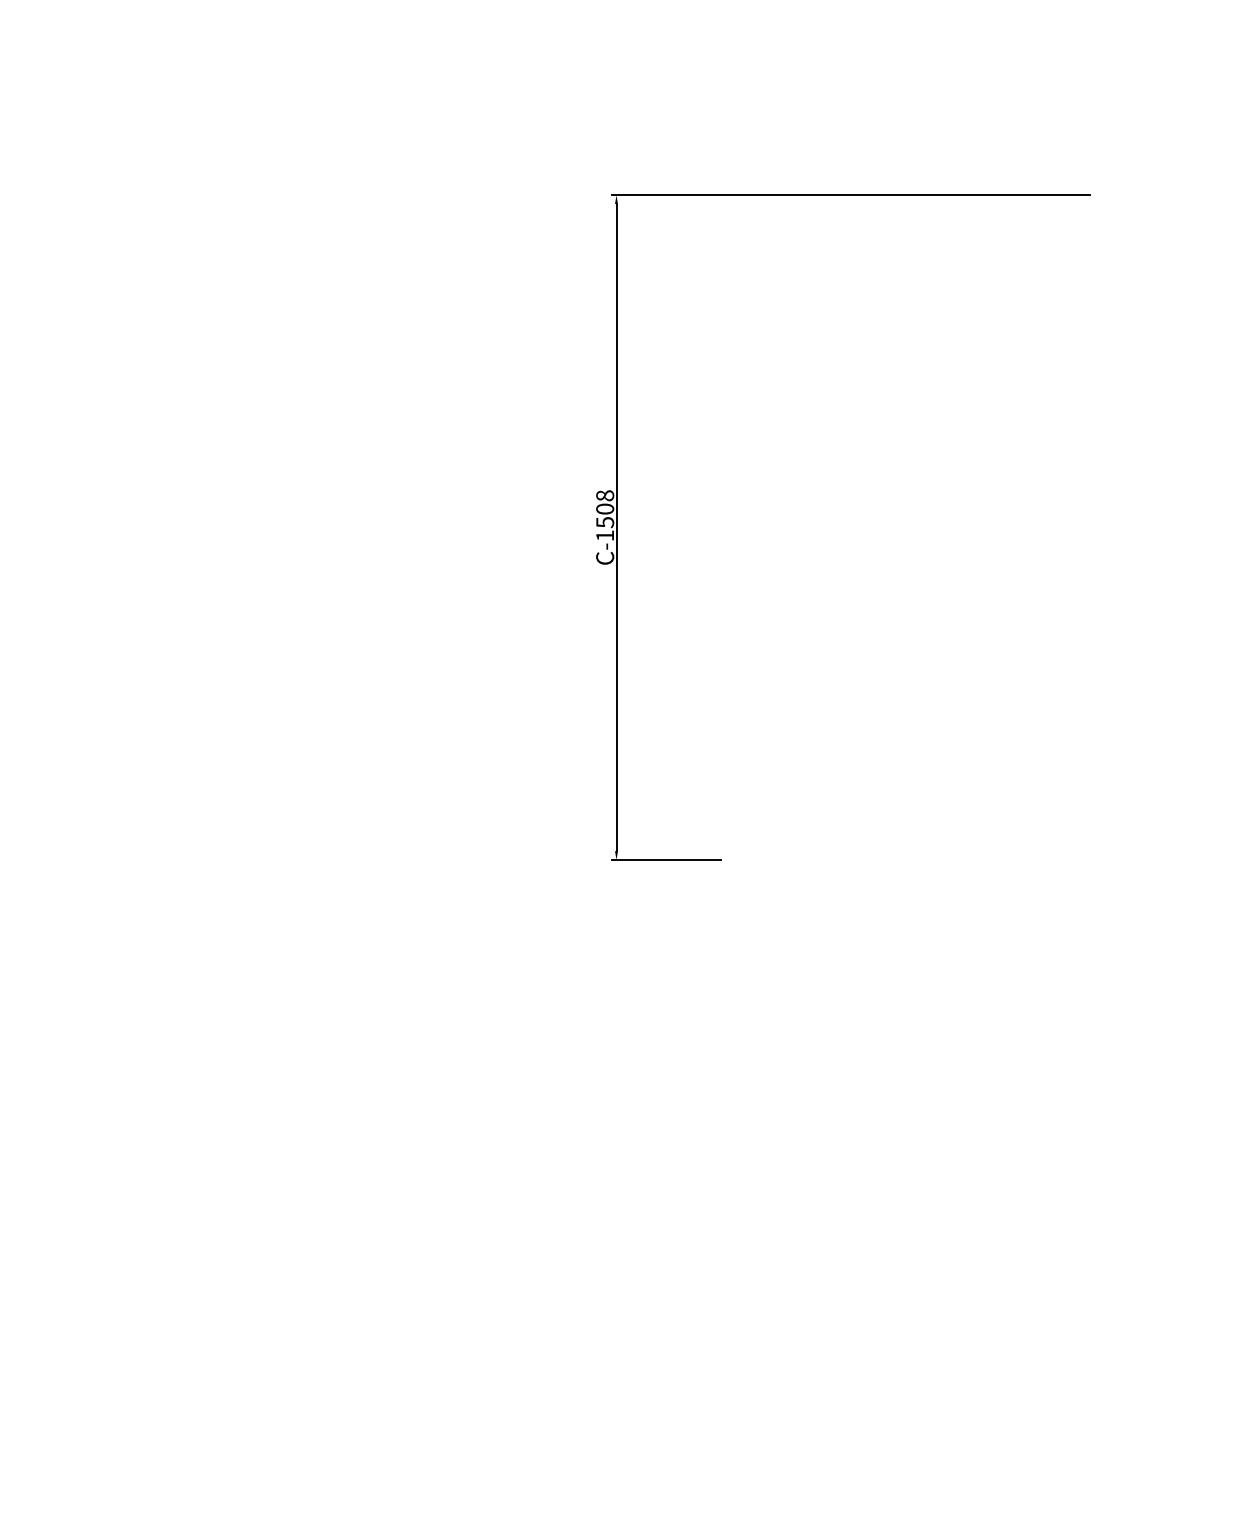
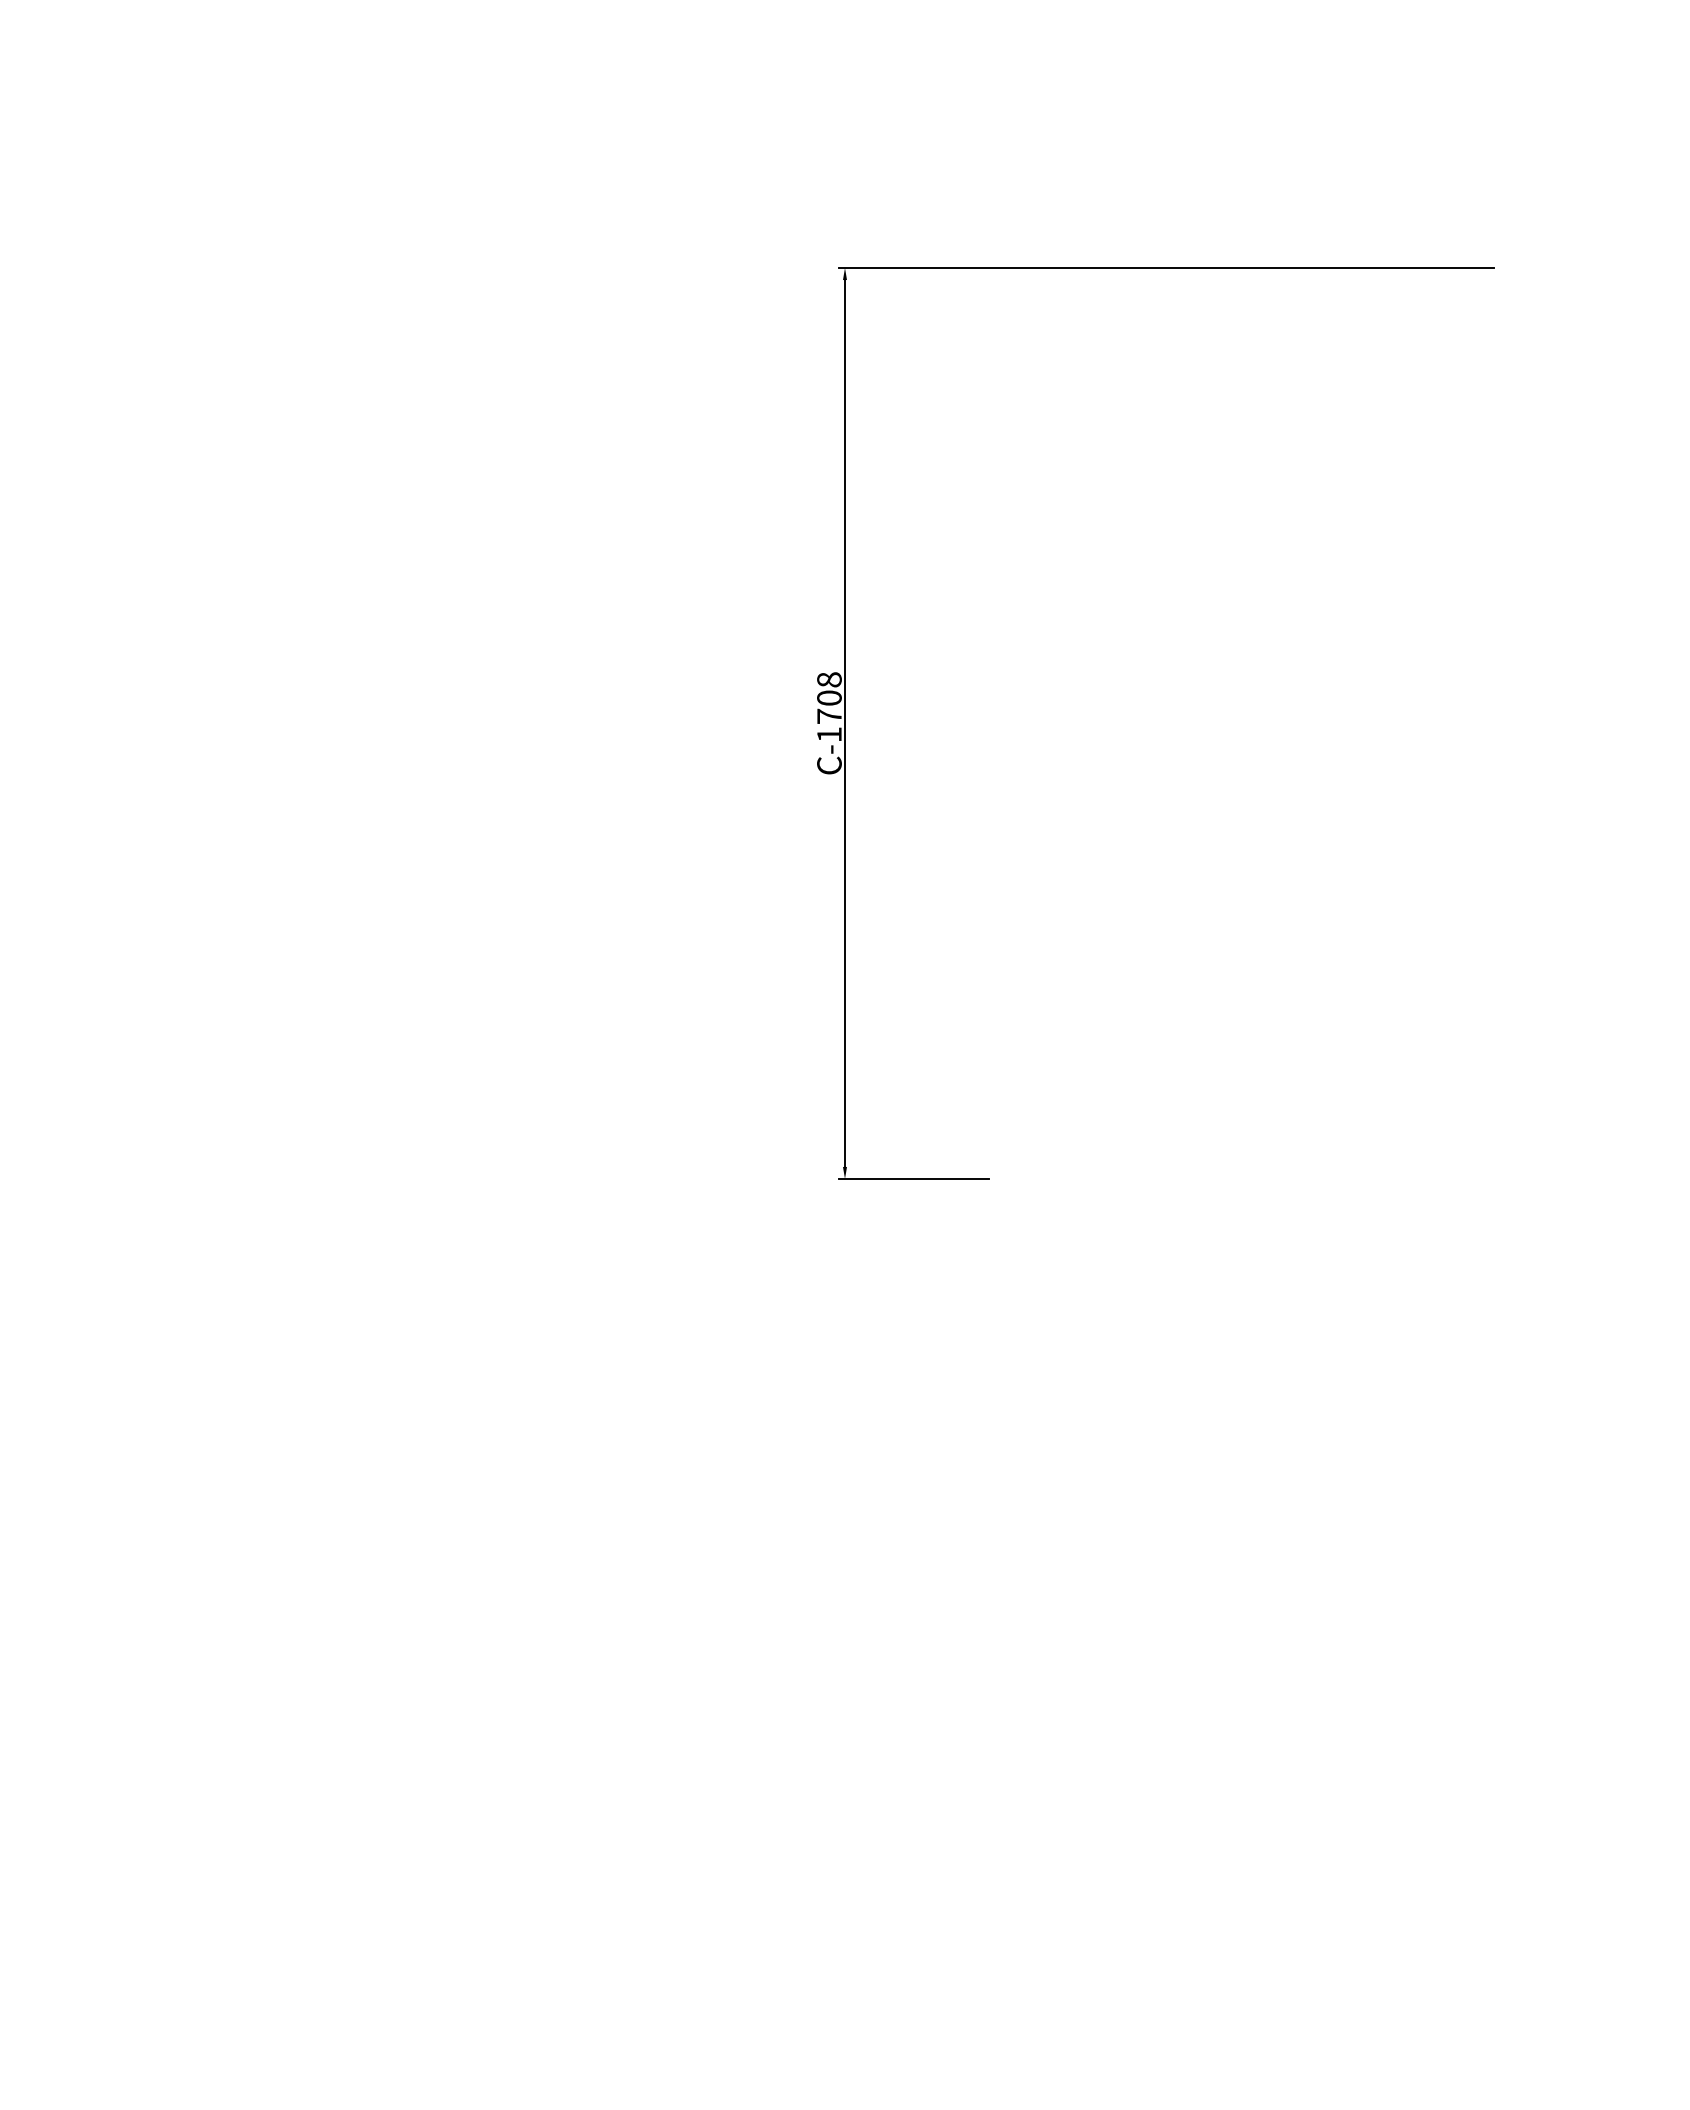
text: (605, 522) -> (829, 716), -1508 -> -1708

